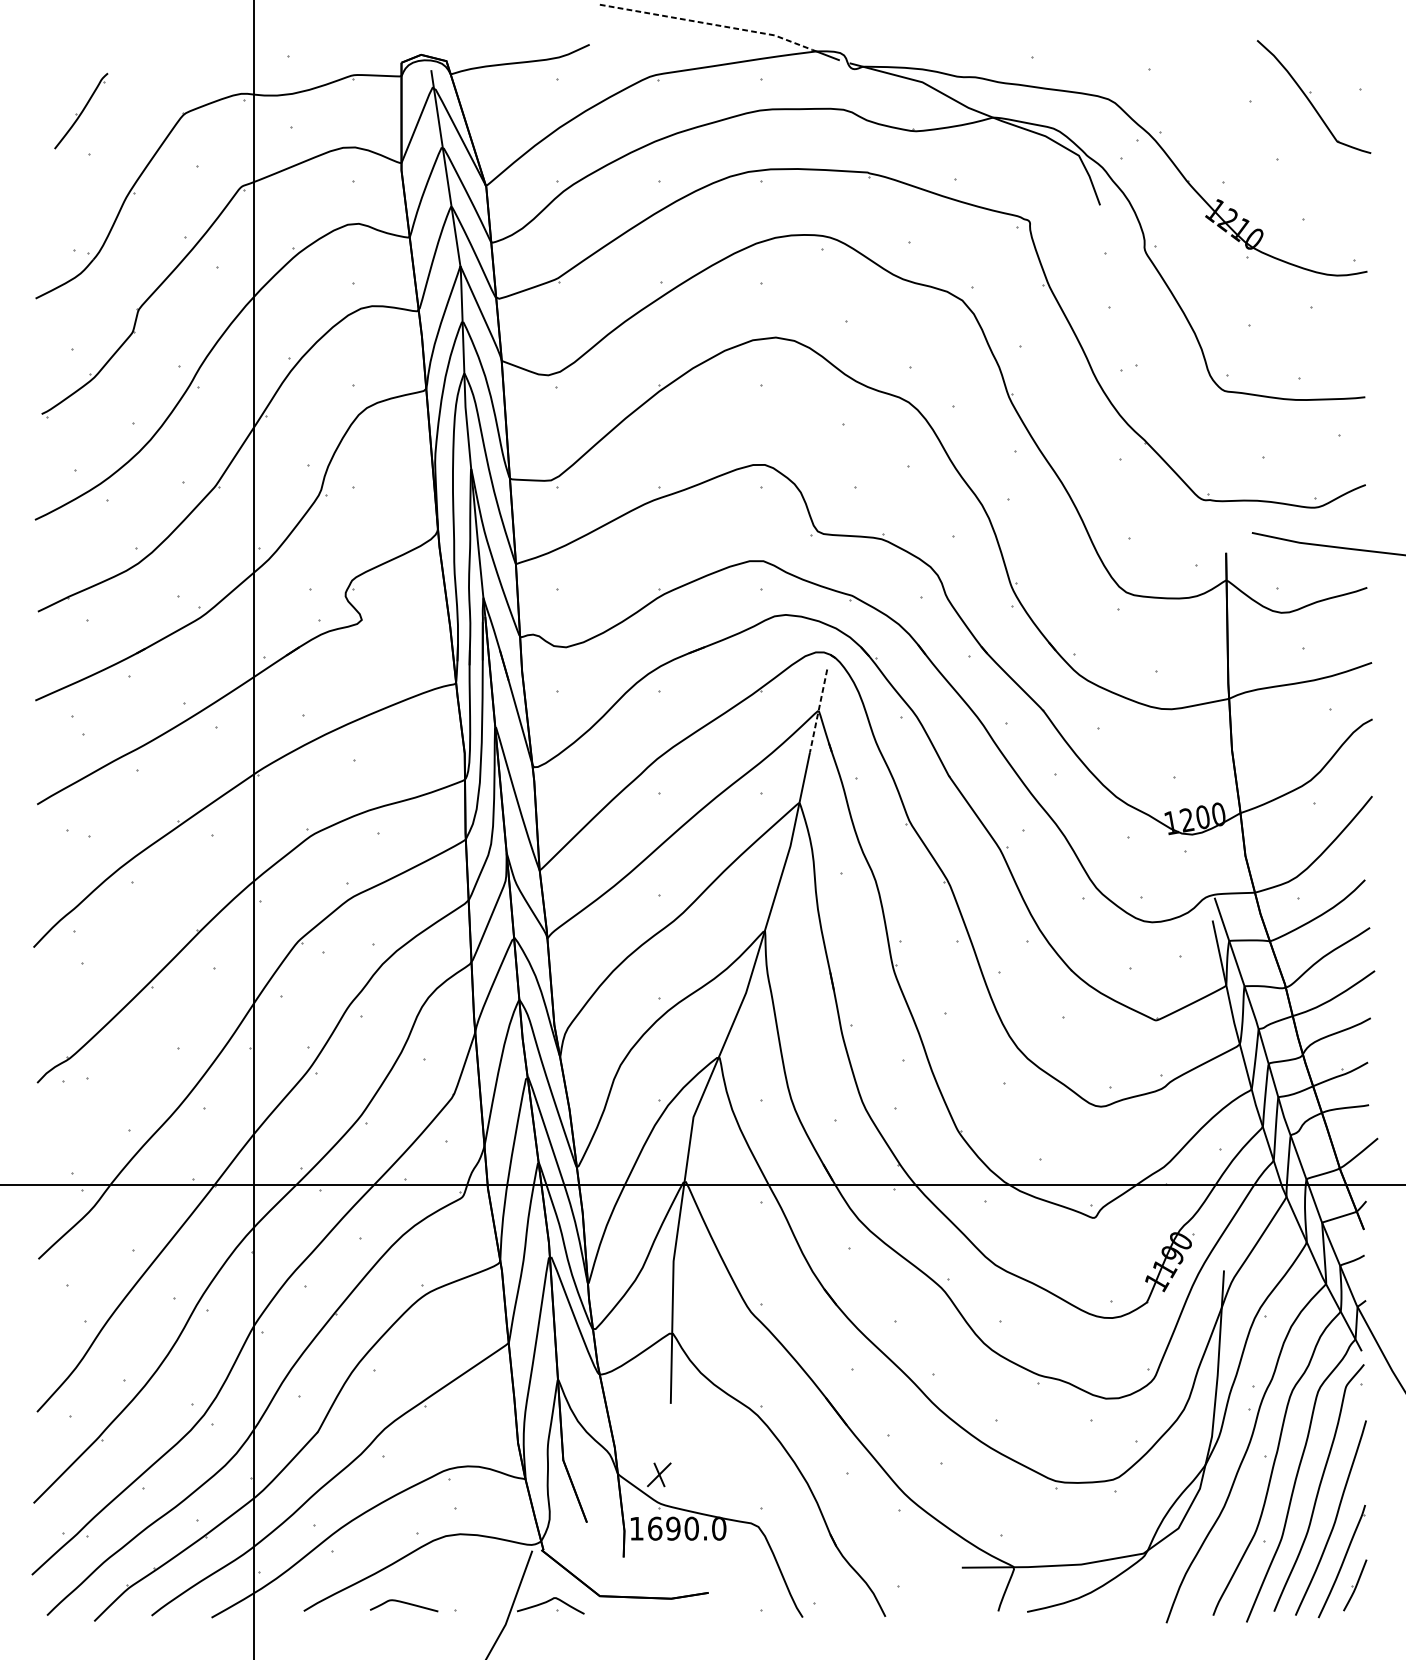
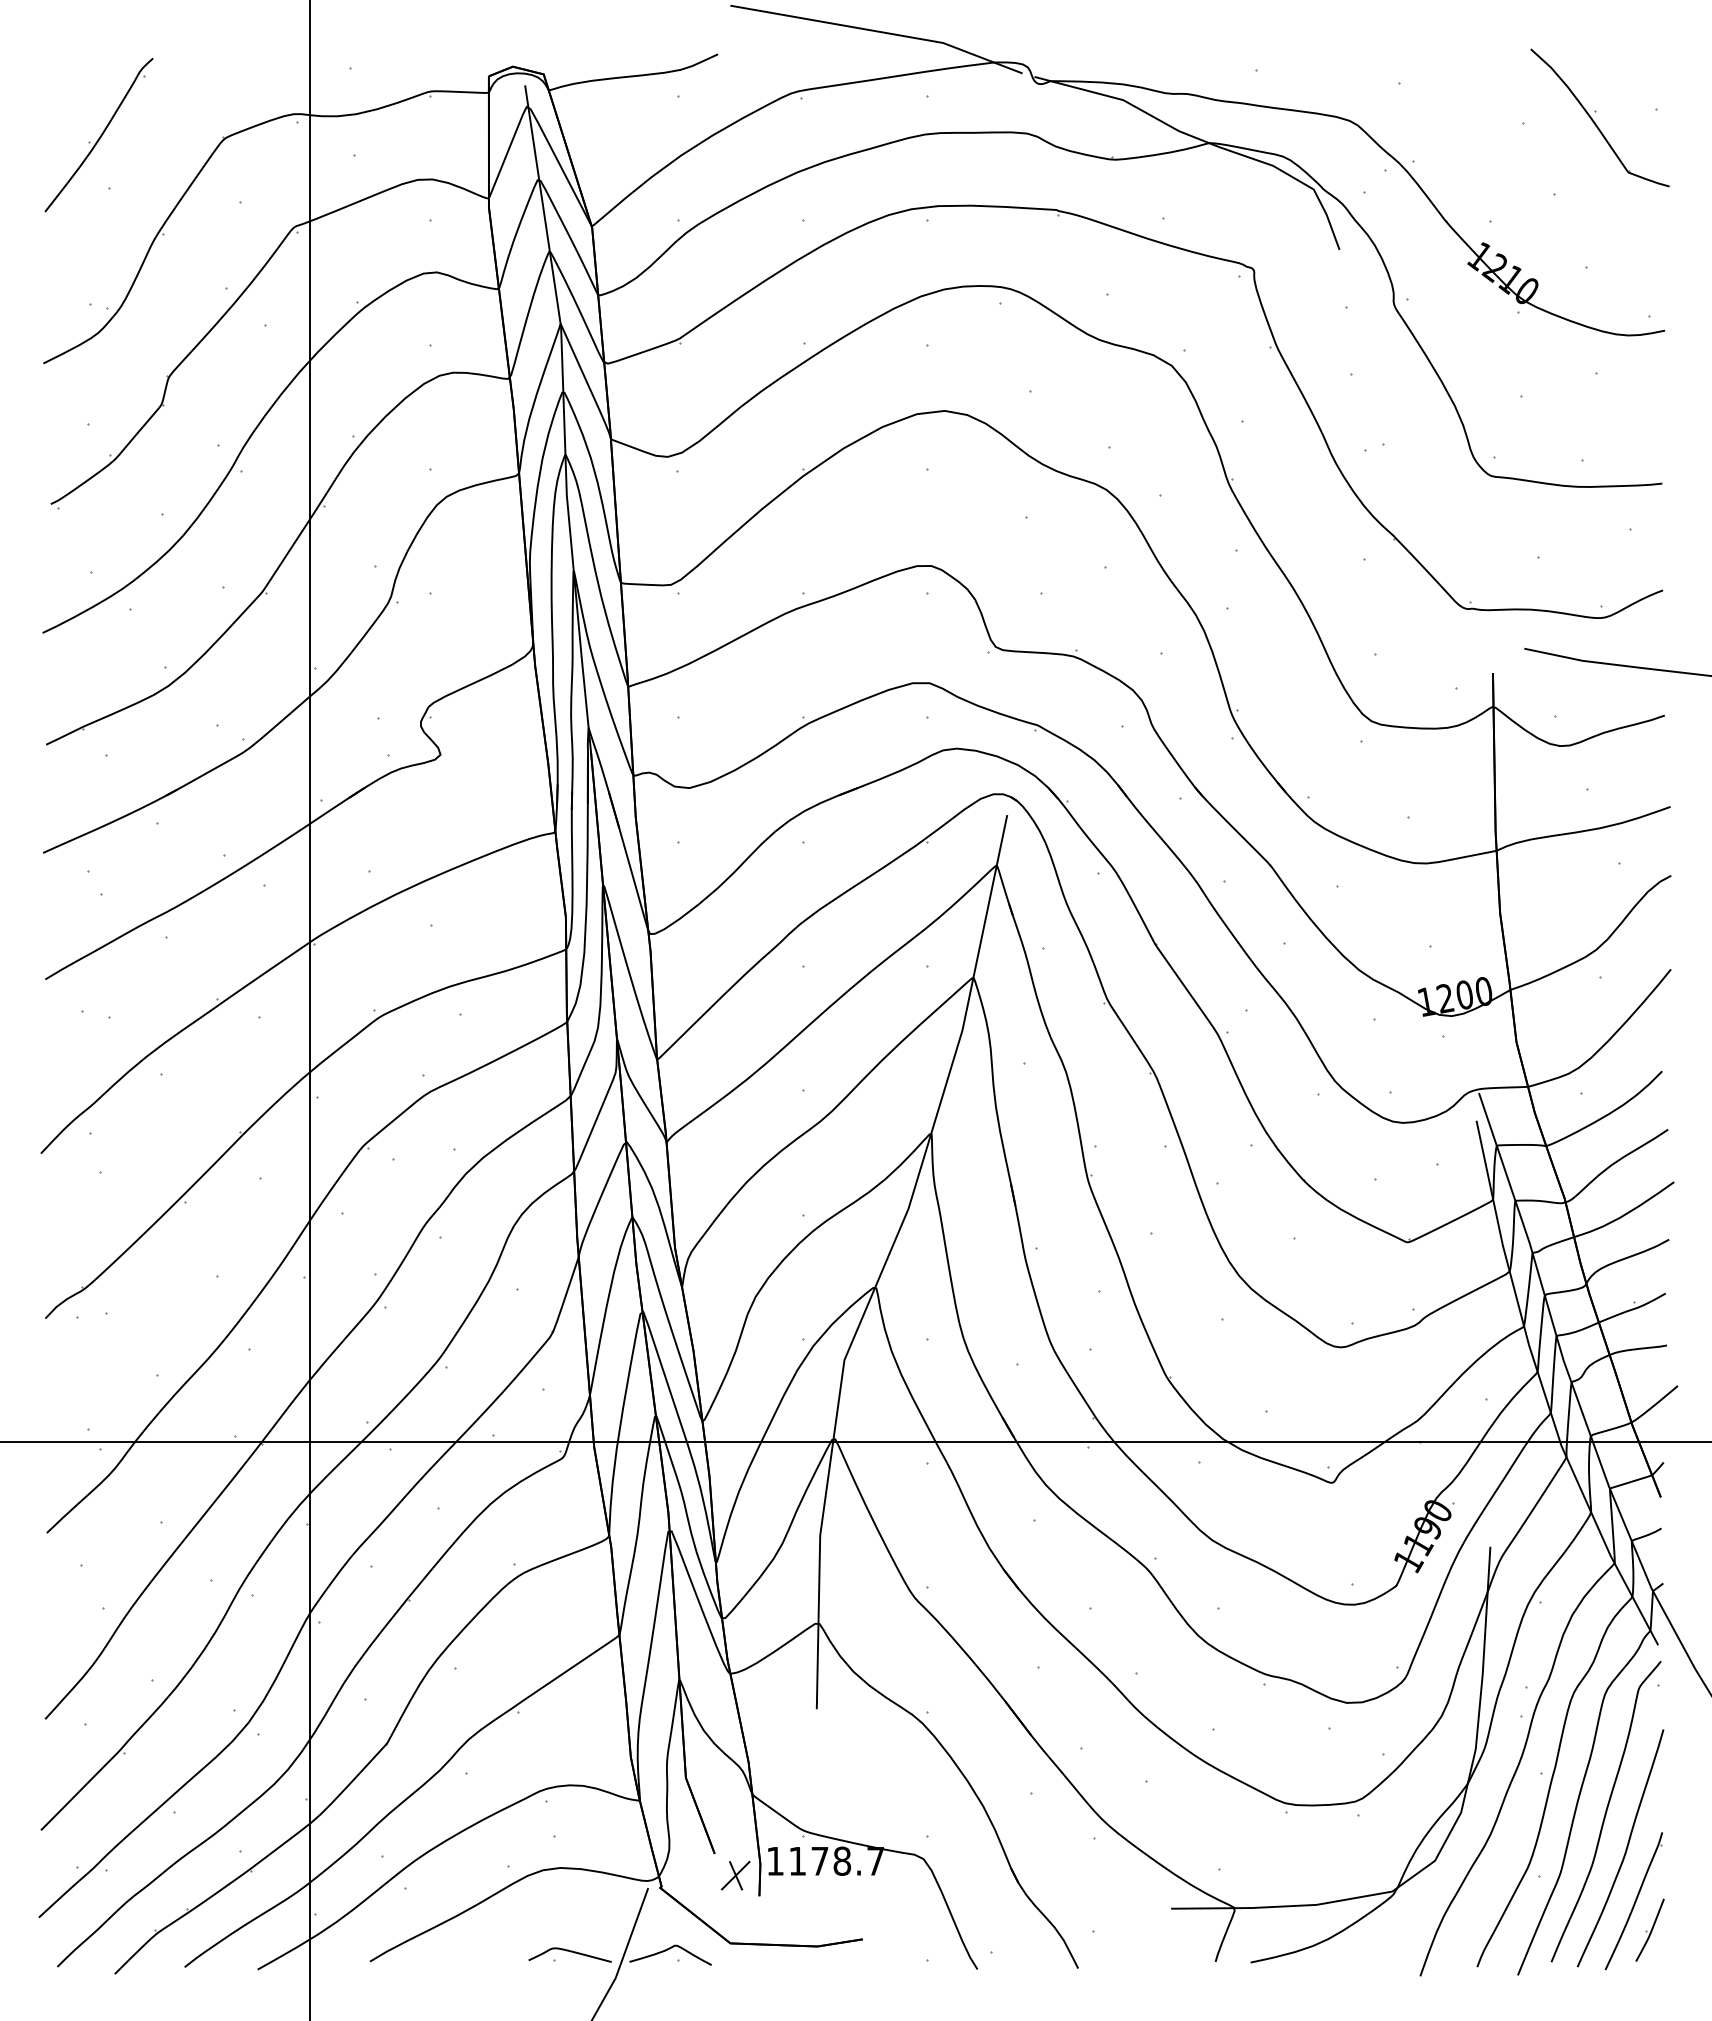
line: (707, 23) -> (861, 28), dashed -> solid
part: (80, 111) -> (98, 135), size x1.67
line: (818, 710) -> (996, 865), dashed -> solid
part: (659, 1474) -> (735, 1875), moved
text: (686, 1528) -> (836, 1860), 1690.0 -> 1178.7
curve: (404, 1603) -> (570, 1952), moved

